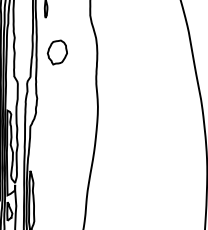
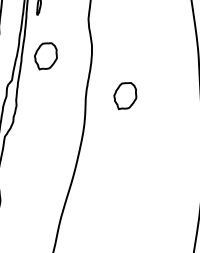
part: (129, 78) -> (124, 95), added

